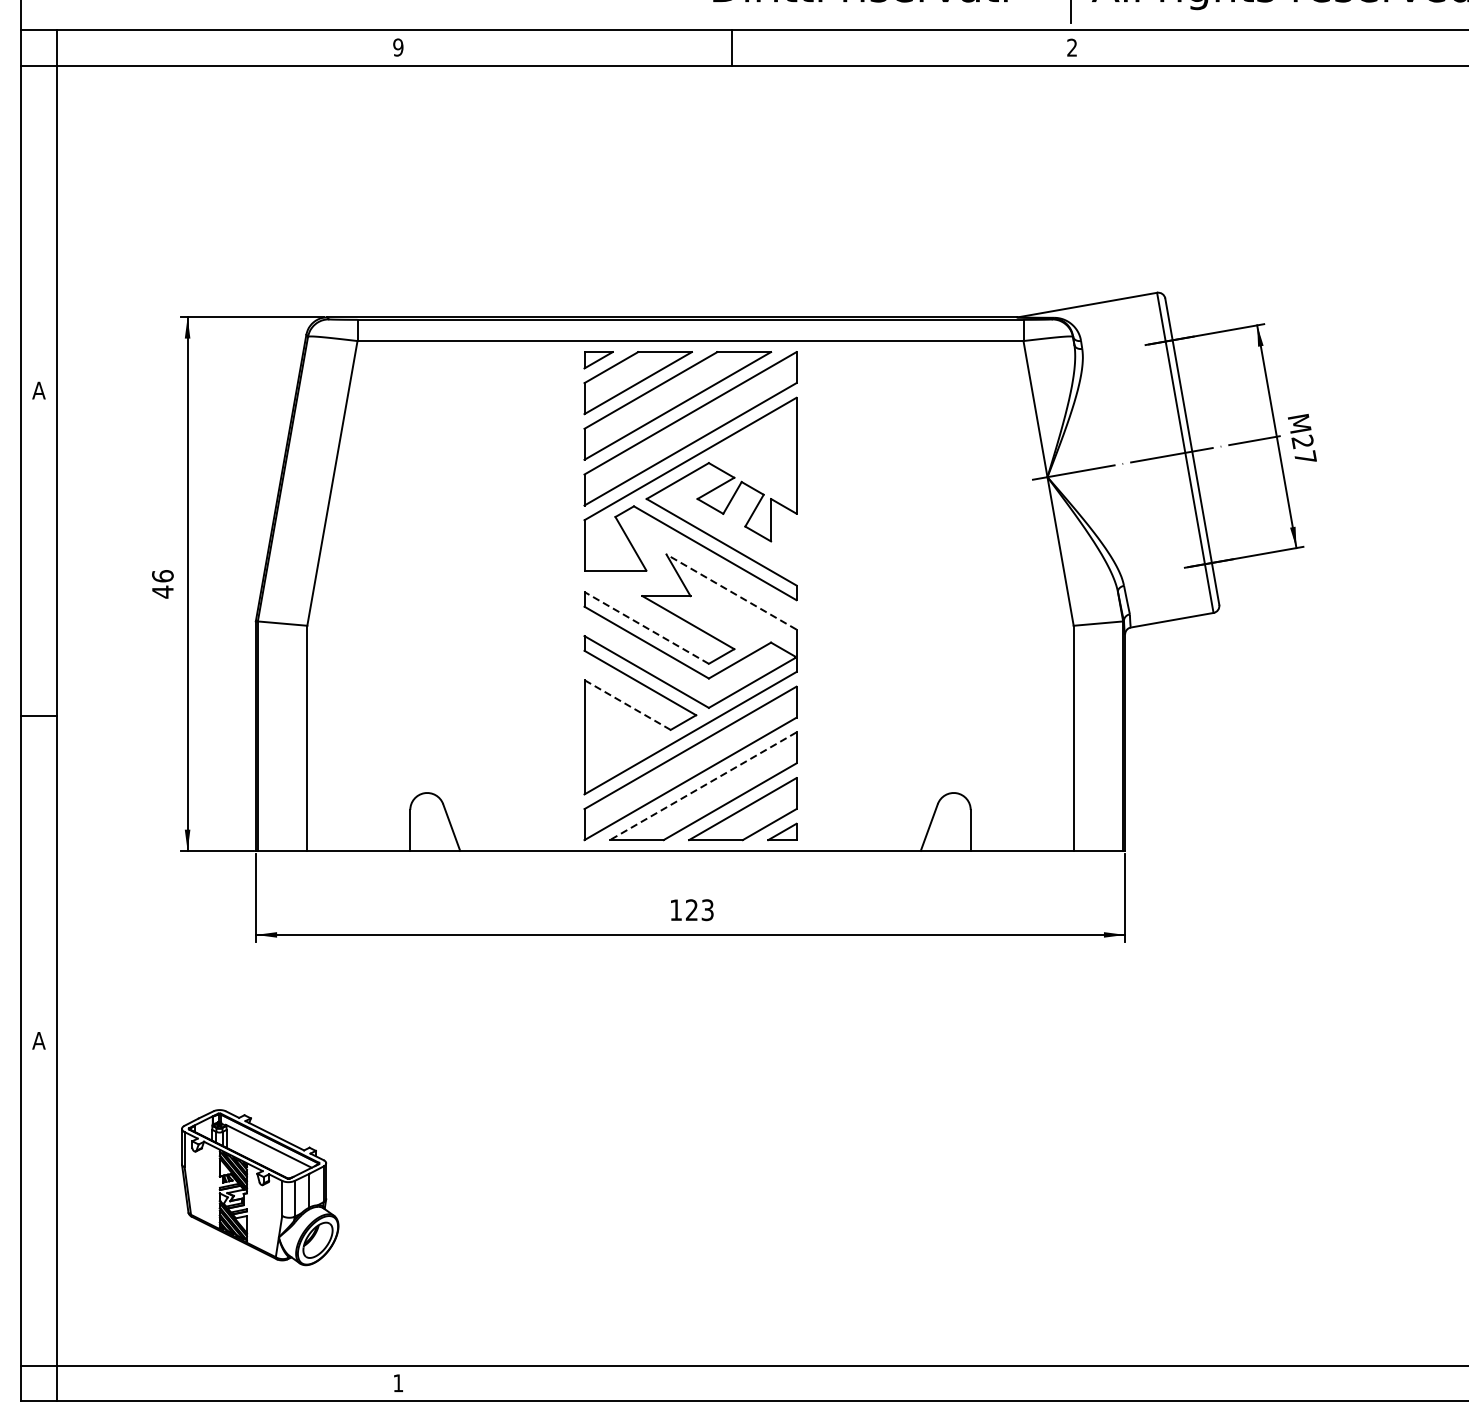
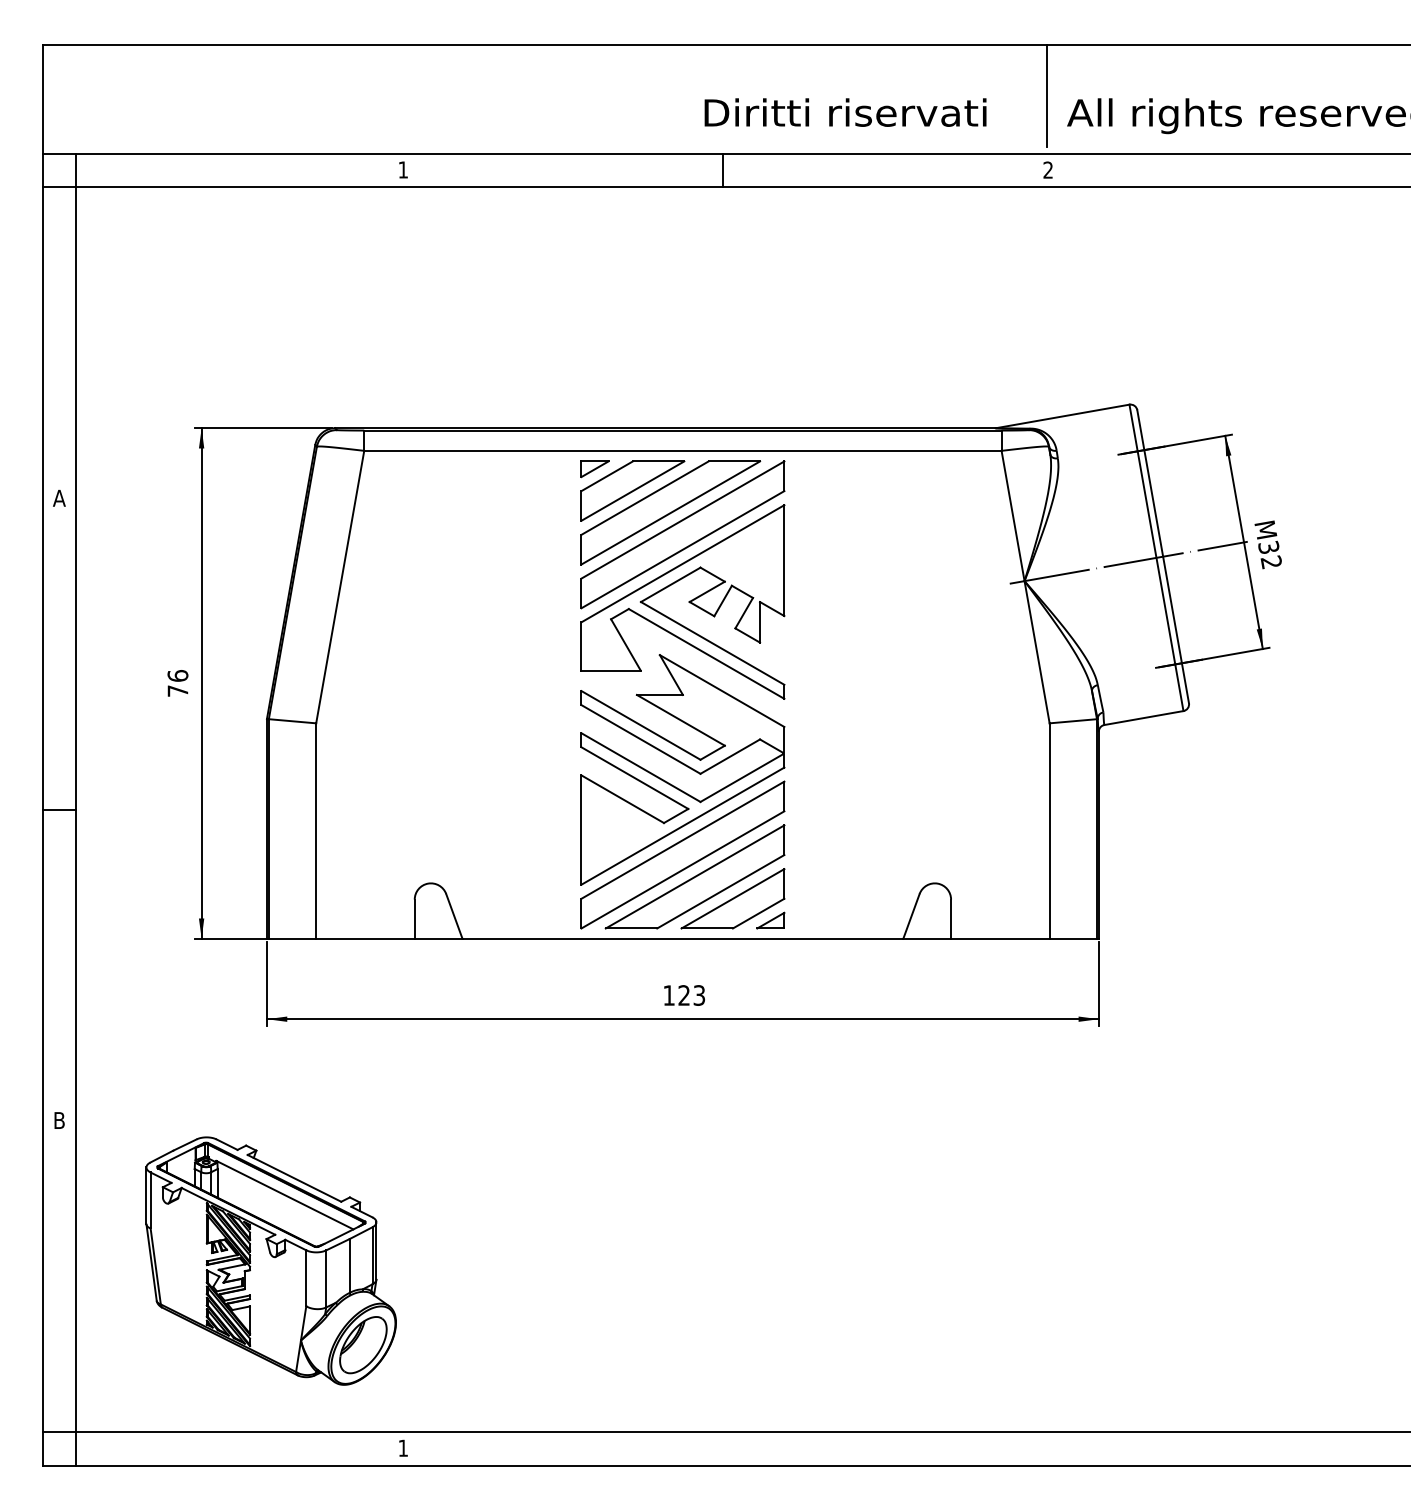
text: (398, 47) -> (403, 169), 9 -> 1
text: (1304, 449) -> (1270, 554), 27 -> 32
text: (162, 591) -> (177, 690), 46 -> 76
line: (731, 592) -> (722, 691), dashed -> solid
line: (646, 628) -> (640, 725), dashed -> solid
line: (627, 705) -> (622, 799), dashed -> solid
line: (702, 786) -> (694, 877), dashed -> solid
text: (39, 1040) -> (59, 1120), A -> B
part: (259, 1187) -> (270, 1260), size x1.67

